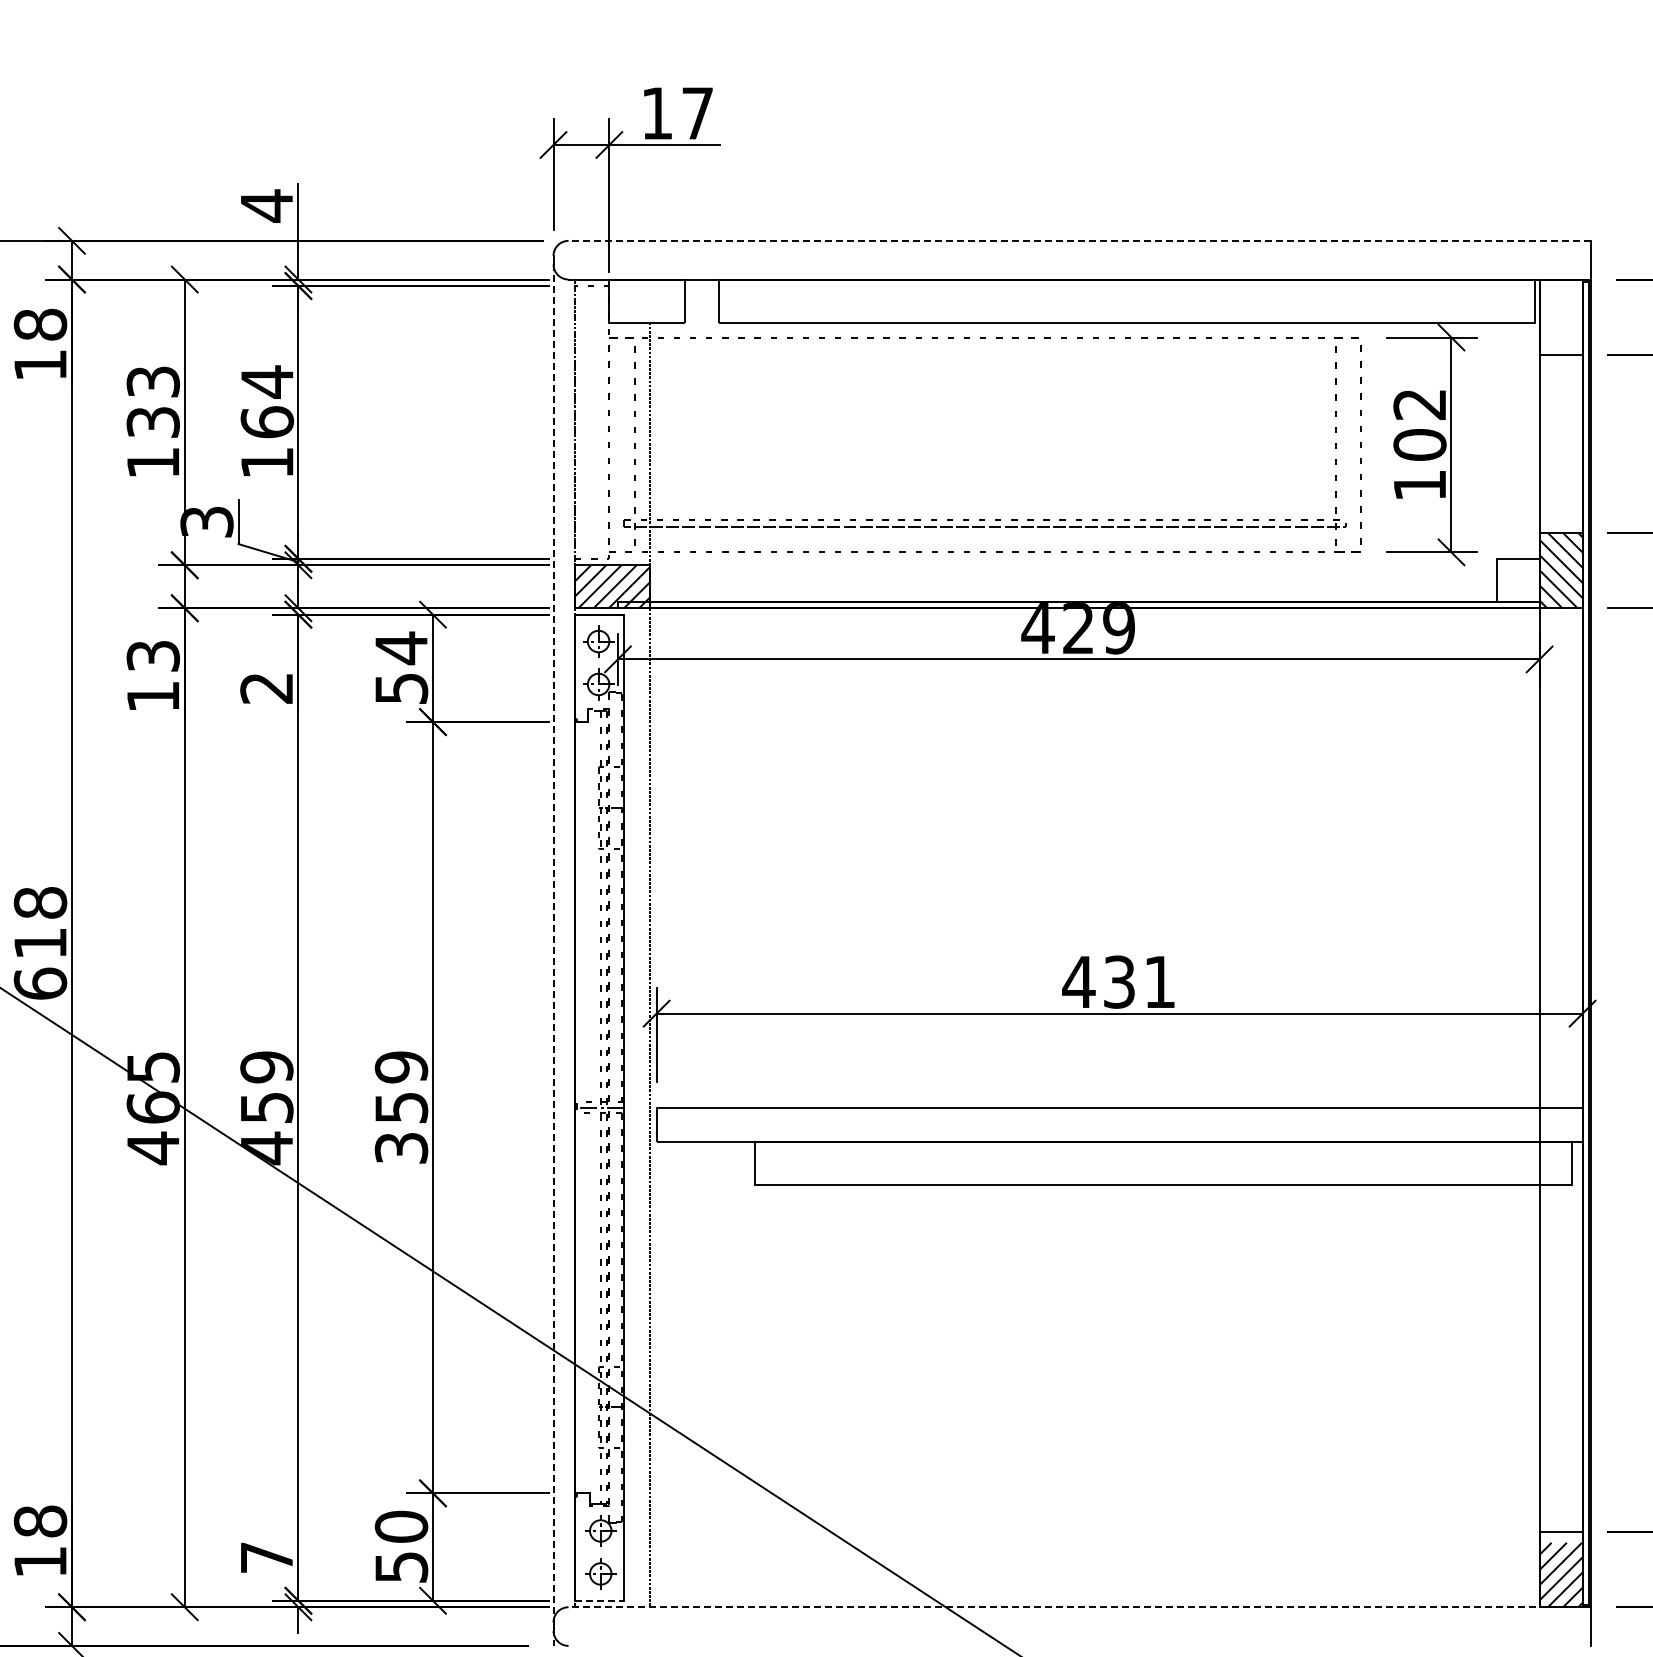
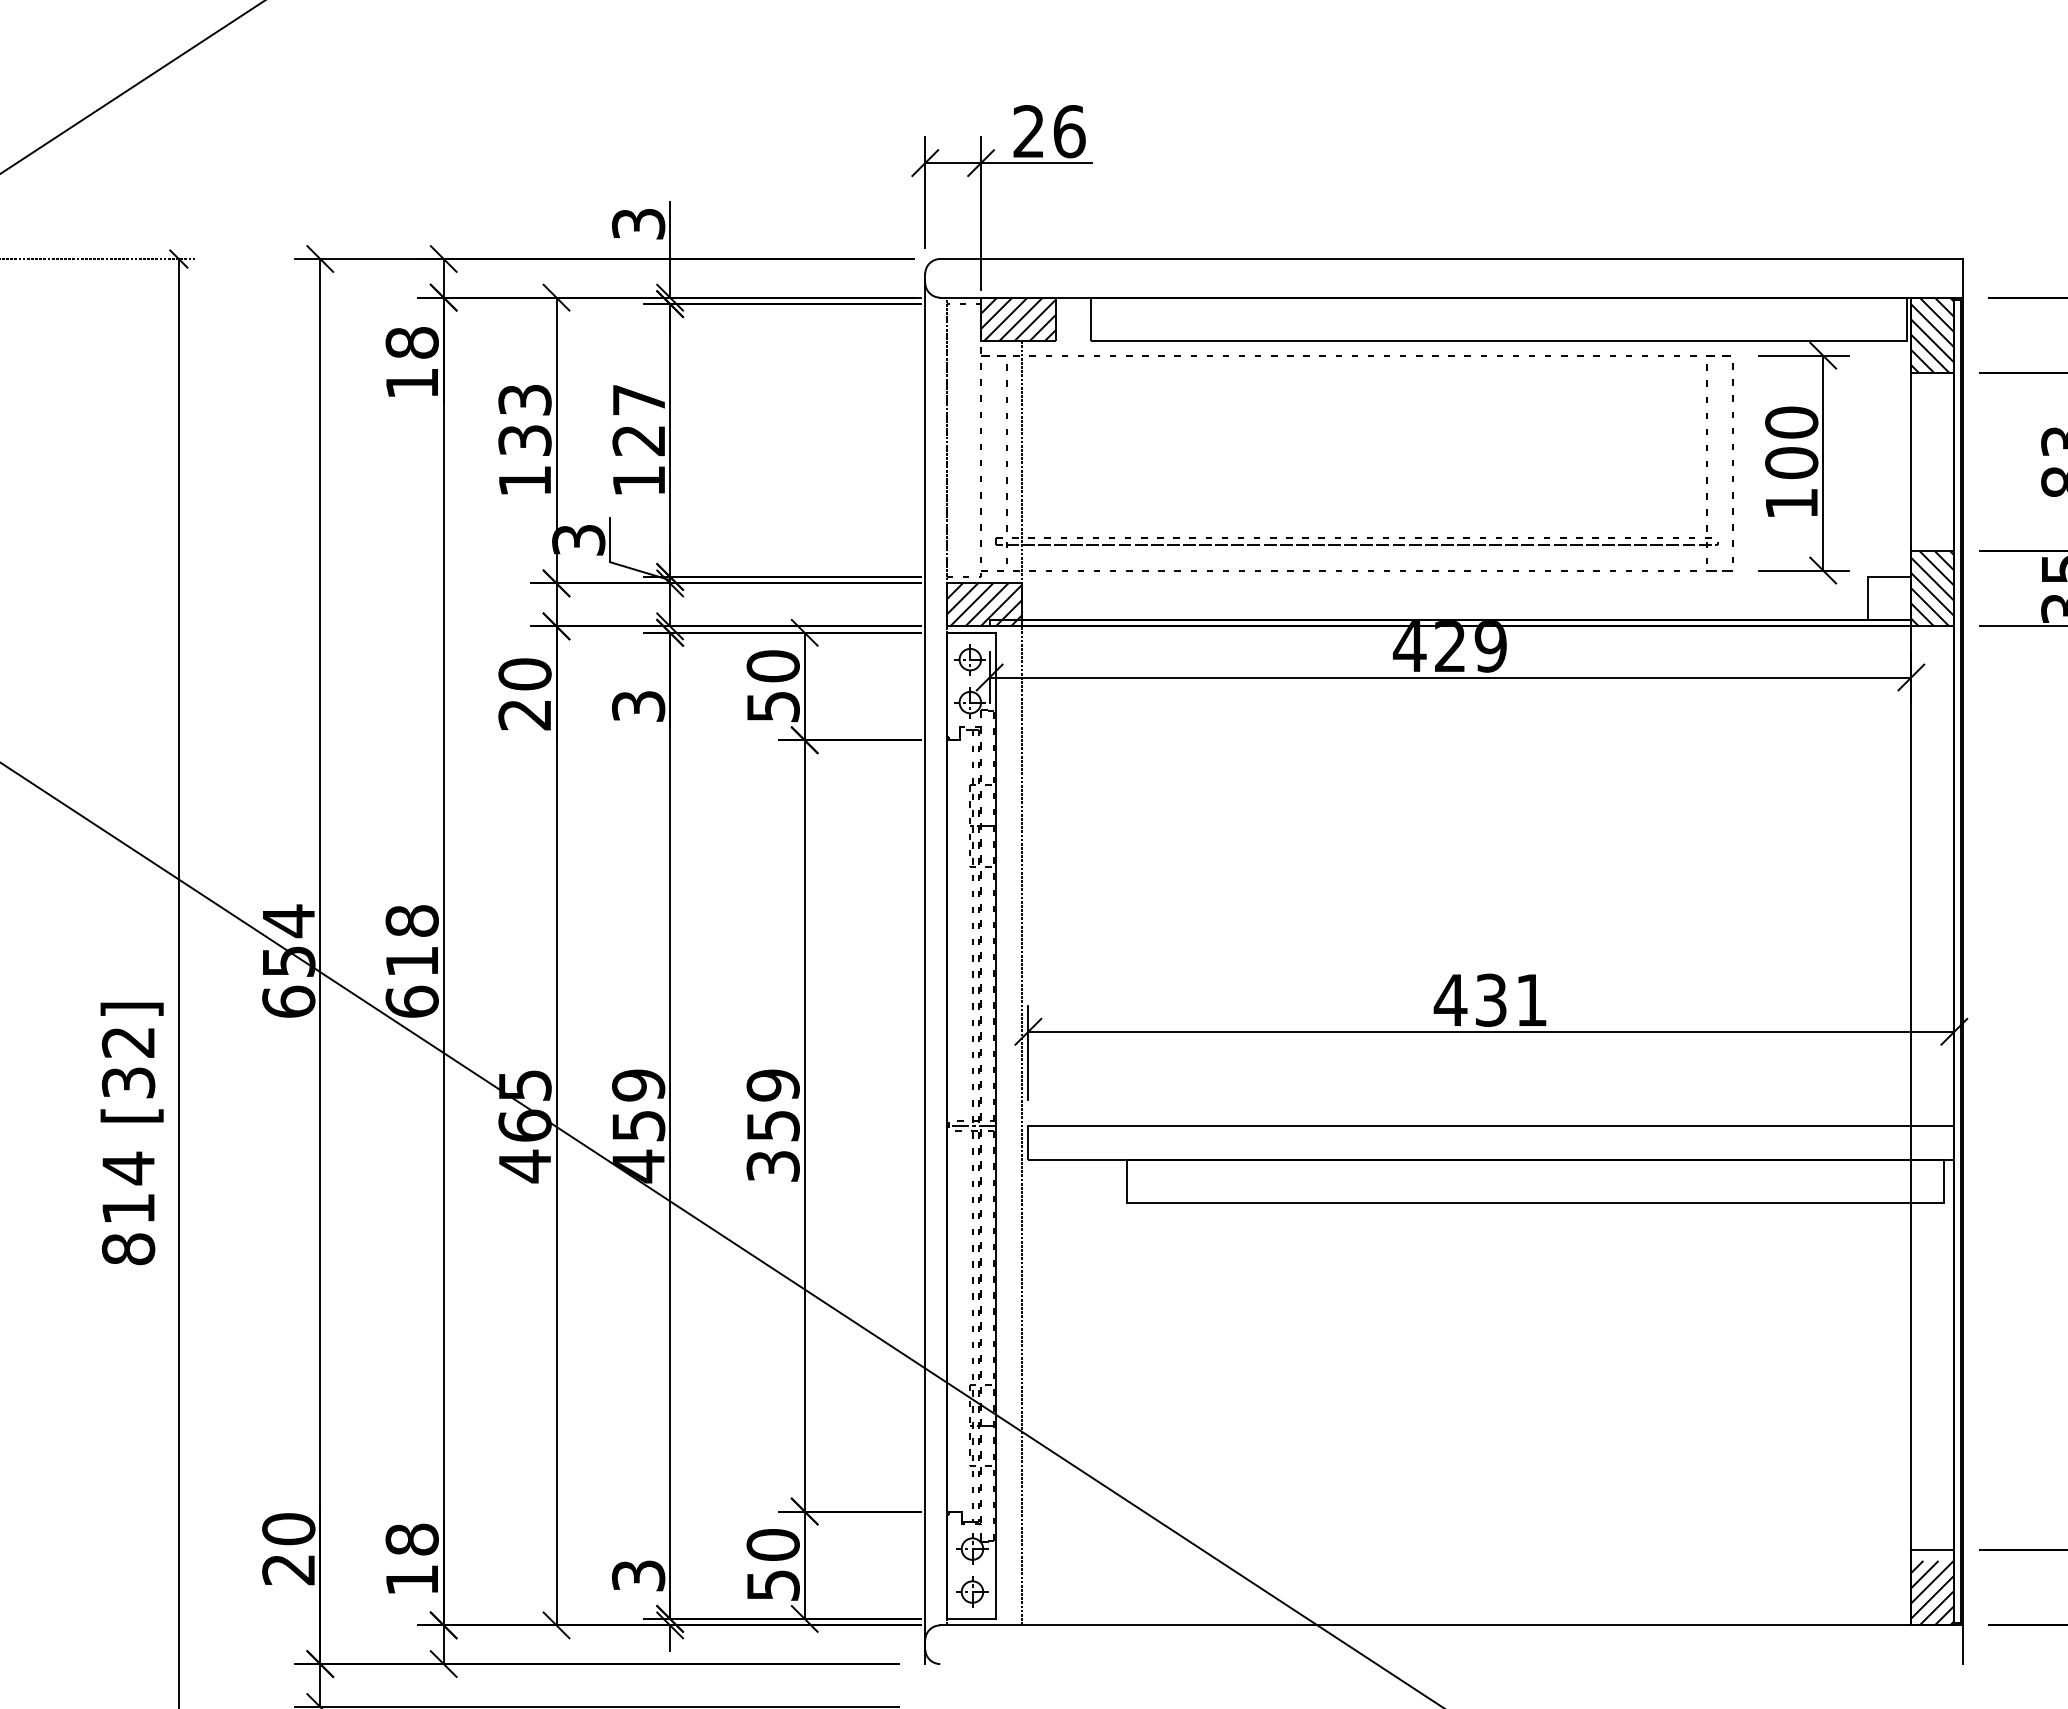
text: (677, 113) -> (1049, 131), 17 -> 26
text: (266, 206) -> (638, 224), 4 -> 3
line: (1079, 241) -> (1451, 259), dashed -> solid
hatch: (646, 300) -> (1018, 318), added
hatch: (1560, 316) -> (1932, 334), added
text: (266, 401) -> (638, 419), 164 -> 127
text: (1419, 404) -> (1791, 422), 102 -> 100
text: (400, 648) -> (772, 666), 54 -> 50
text: (152, 676) -> (524, 694), 13 -> 20
text: (266, 688) -> (638, 706), 2 -> 3
line: (553, 955) -> (925, 973), dashed -> solid
text: (266, 1557) -> (638, 1575), 7 -> 3
line: (599, 1600) -> (971, 1618), dashed -> solid
line: (1079, 1607) -> (1451, 1625), dashed -> solid

